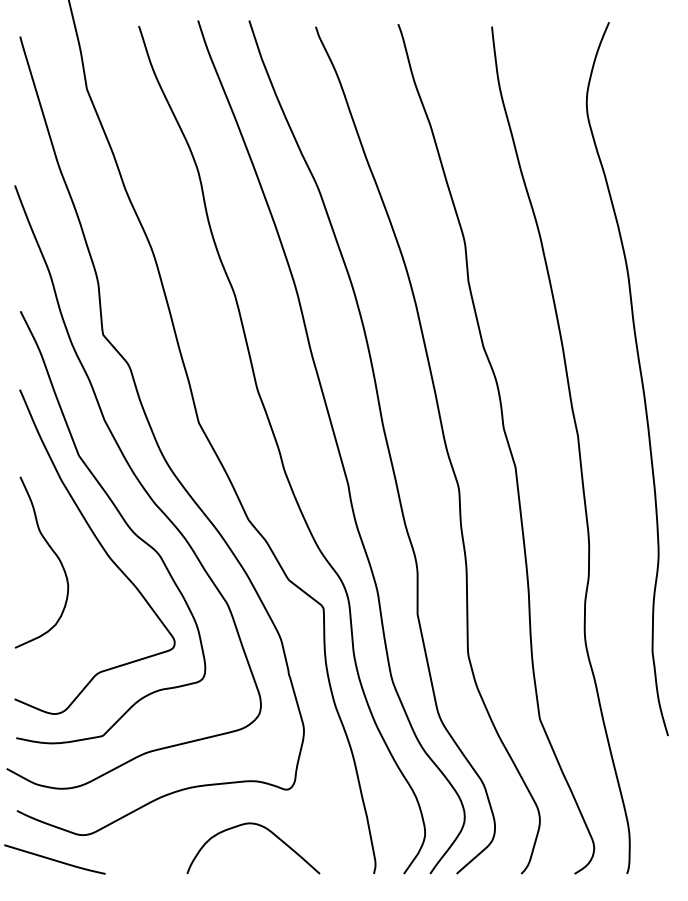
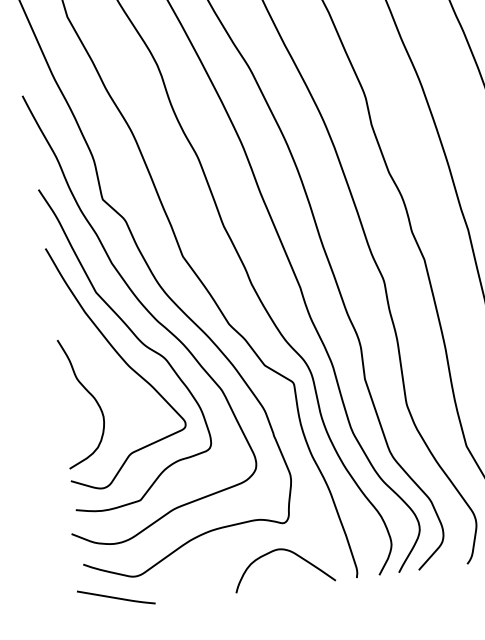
curve: (54, 554) -> (90, 395), moved
curve: (259, 826) -> (286, 550), moved

